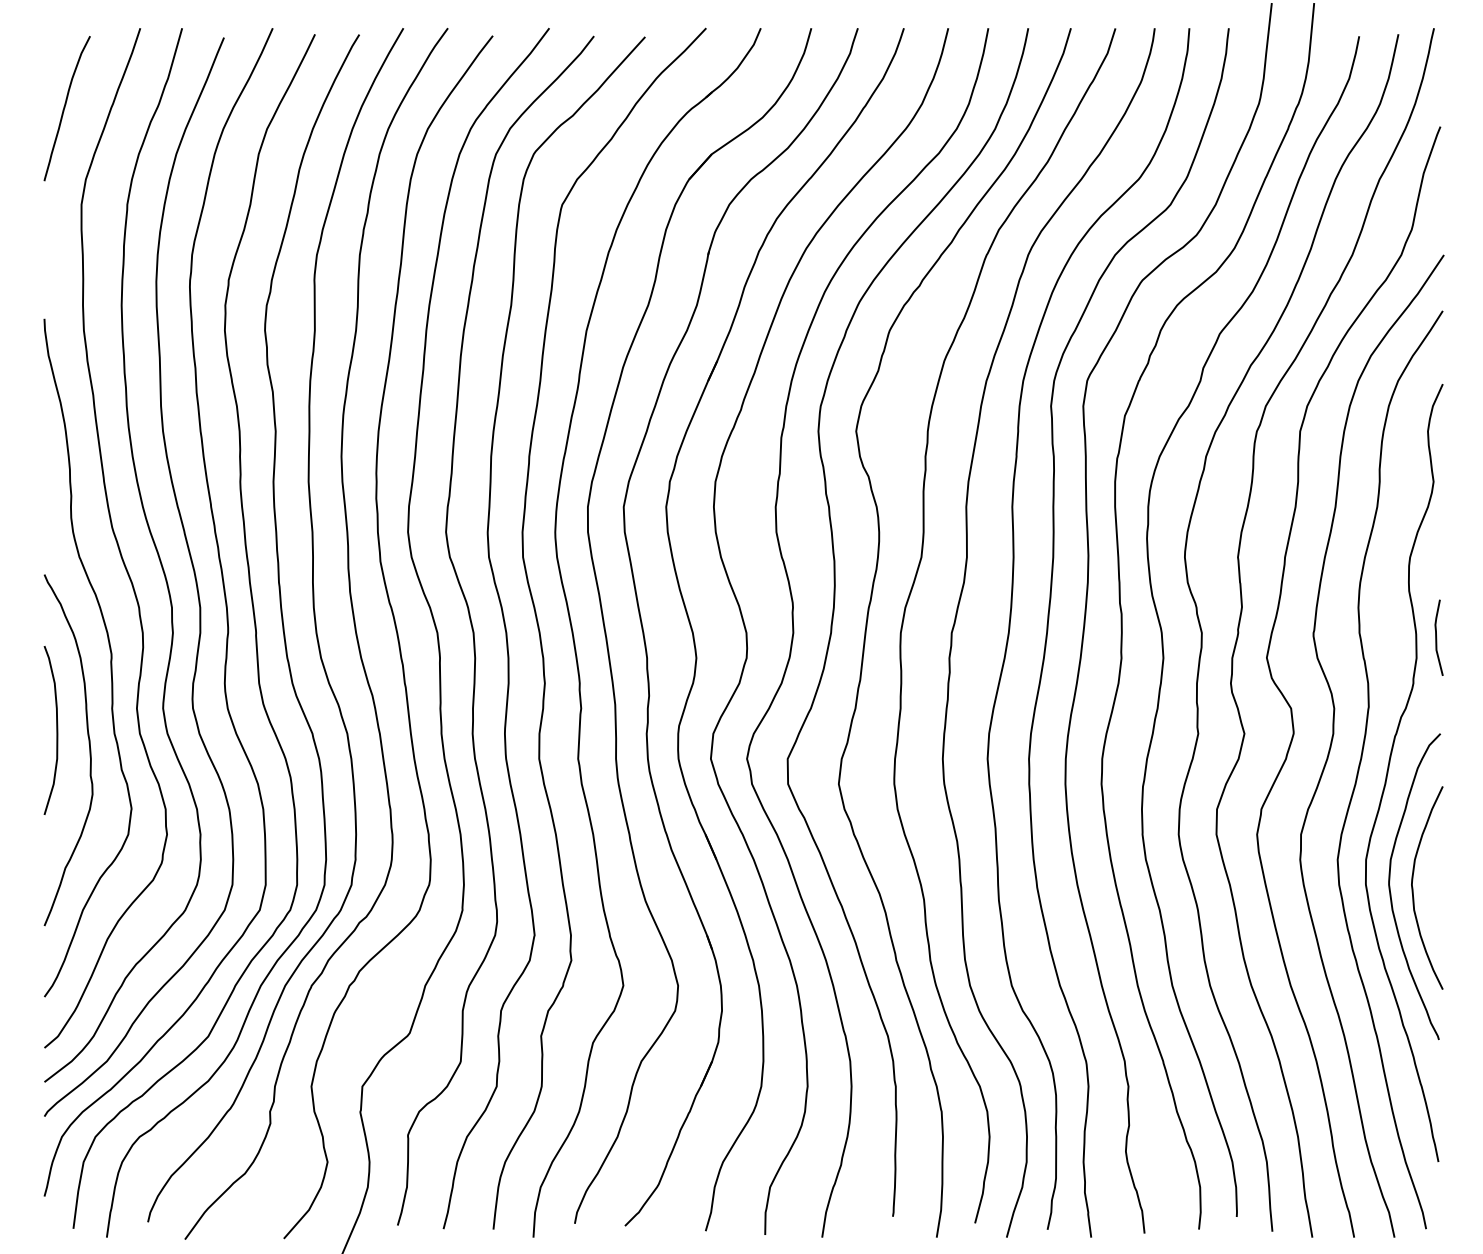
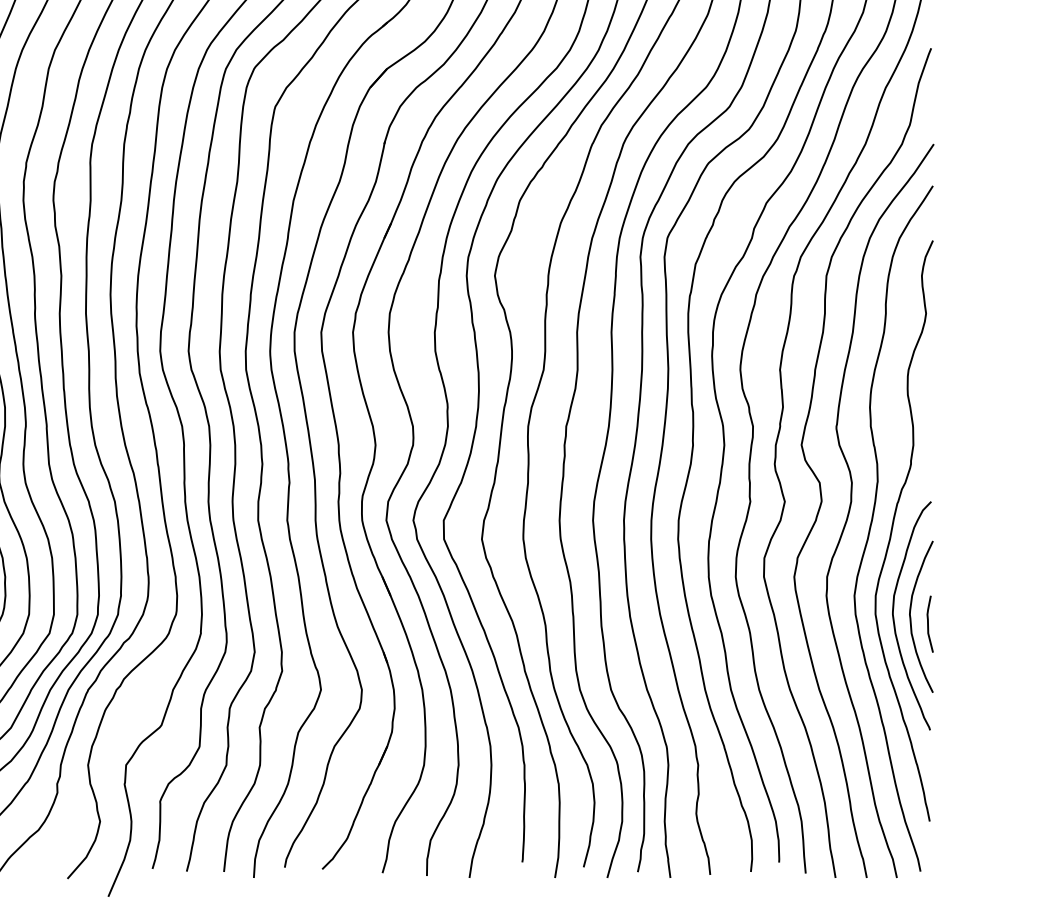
curve: (1437, 637) -> (929, 623), moved

